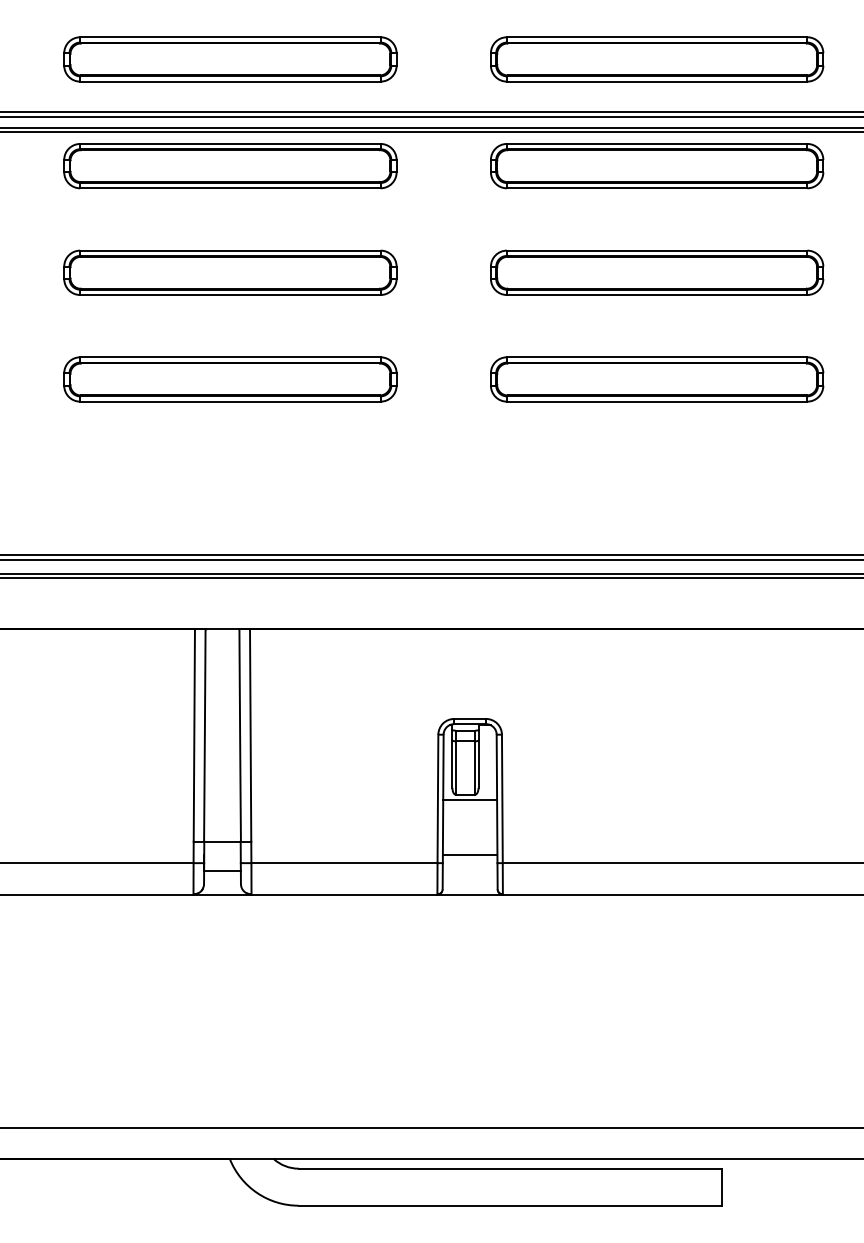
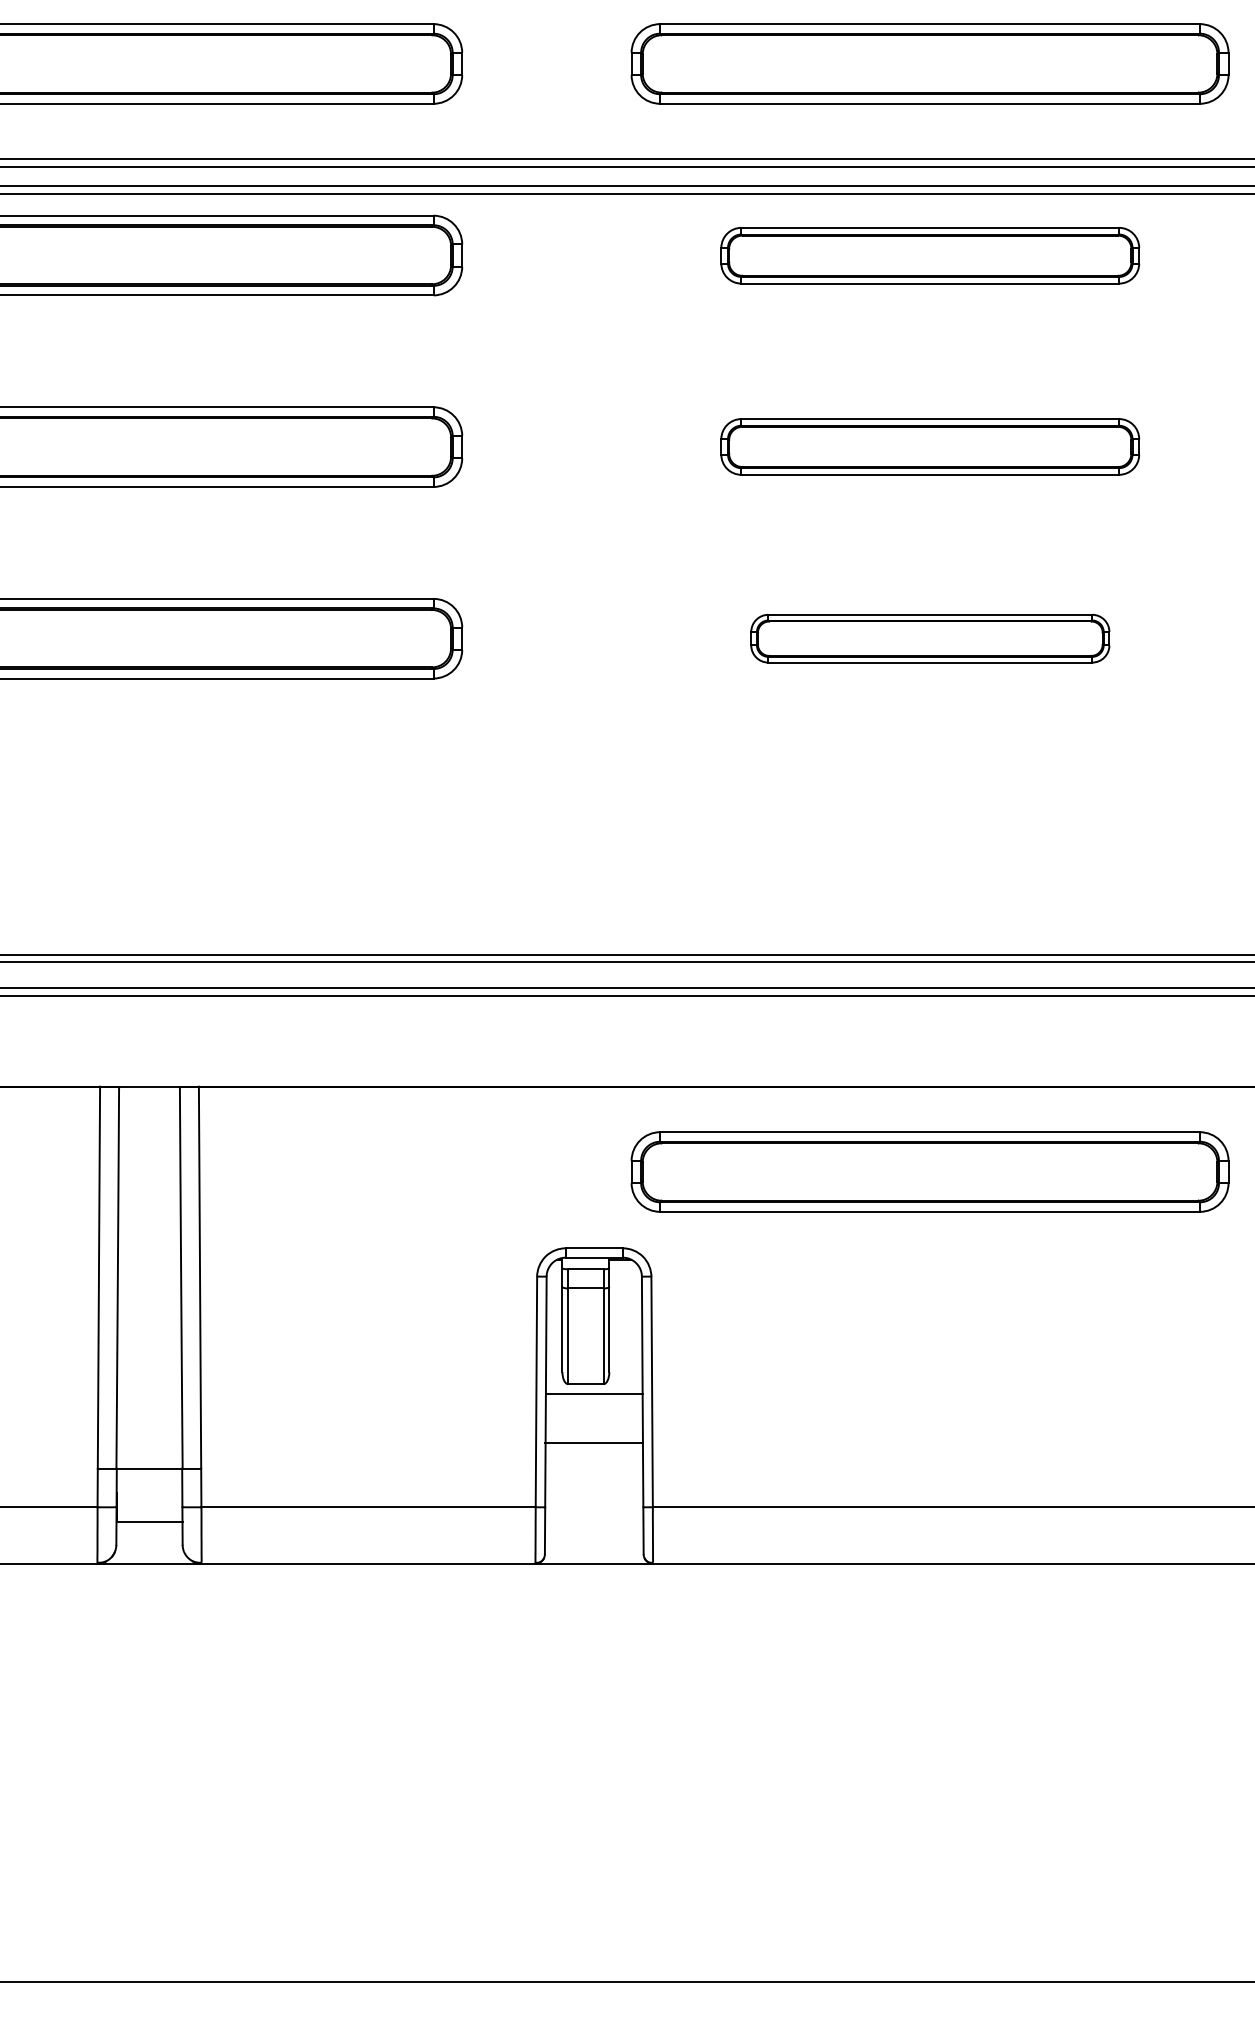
part: (657, 166) -> (930, 256), size x0.7
part: (657, 272) -> (930, 446), size x0.7
part: (657, 379) -> (930, 638), size x0.6
part: (657, 676) -> (930, 1172), added
line: (469, 855) -> (593, 1443), moved

